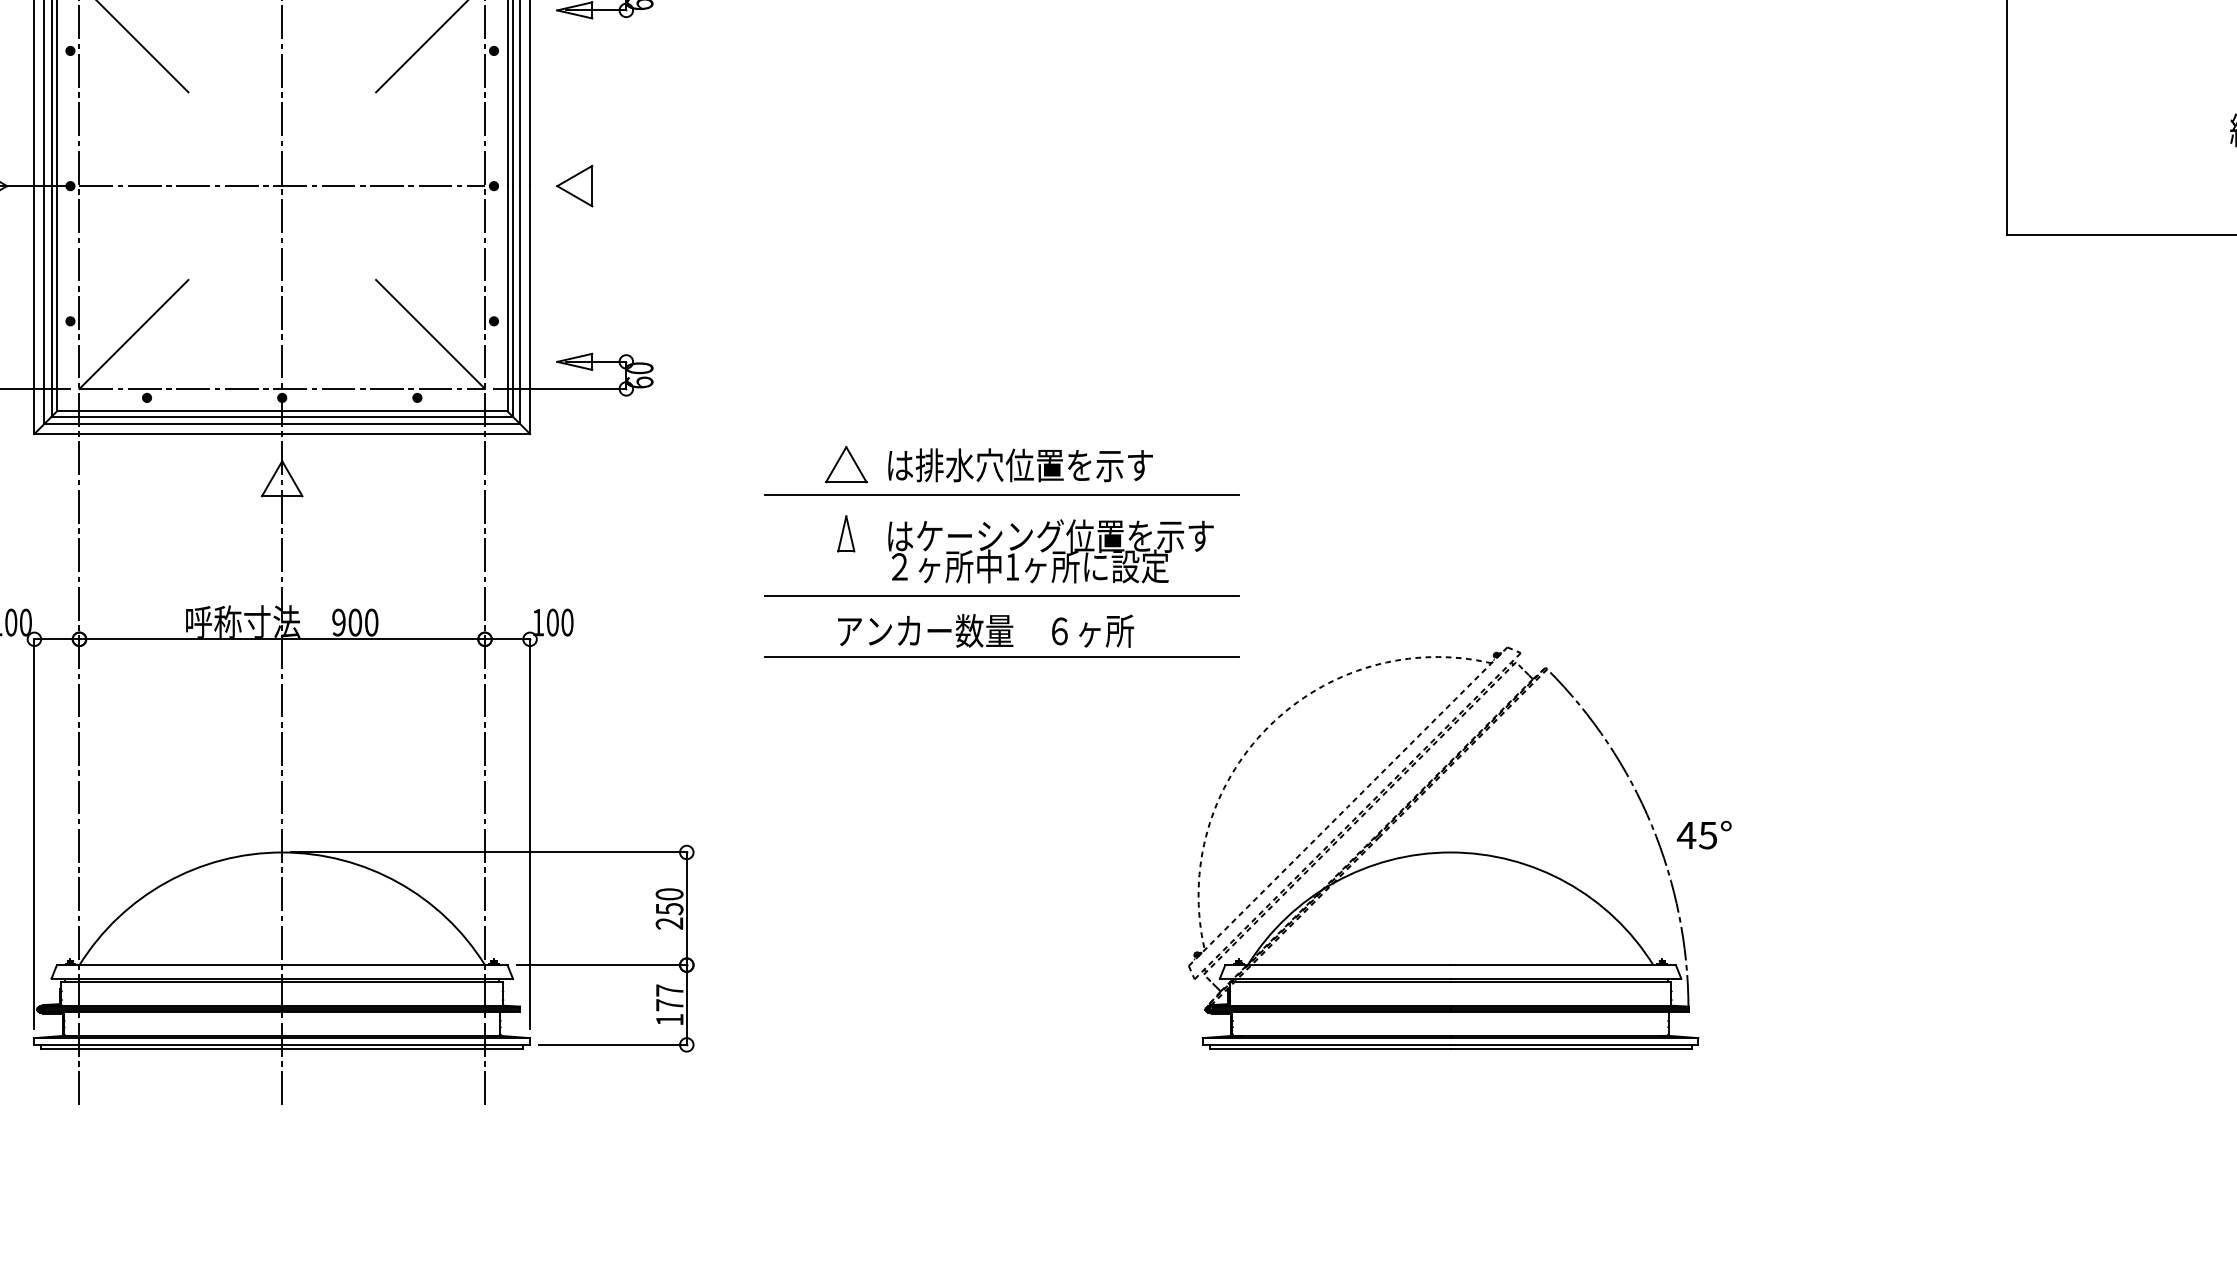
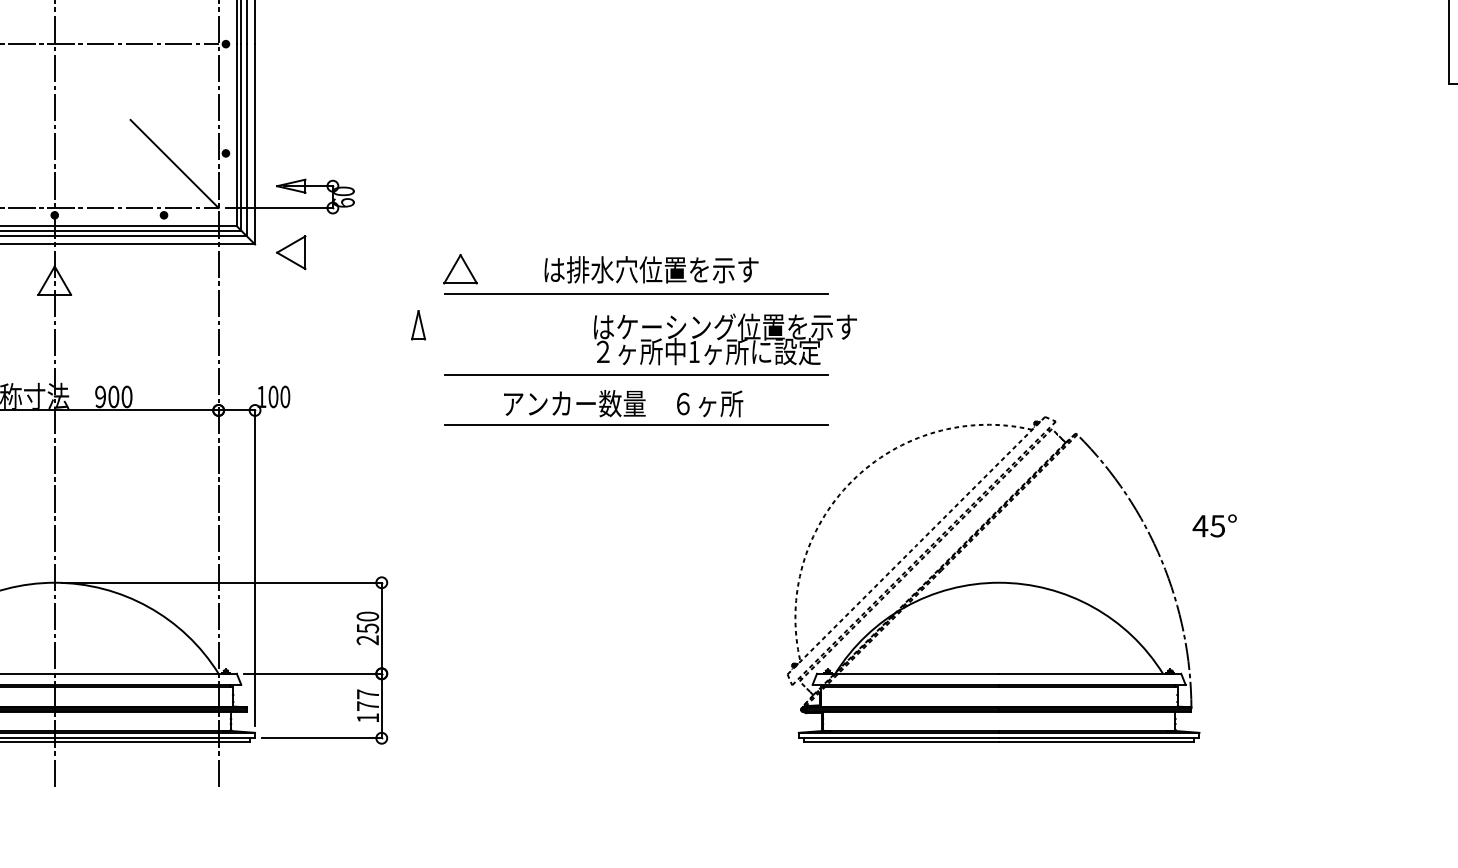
part: (574, 185) -> (290, 252), moved
part: (846, 464) -> (460, 269), moved
part: (846, 533) -> (418, 324), moved
text: (1050, 551) -> (725, 339), moved
text: (1703, 834) -> (1214, 525), moved

